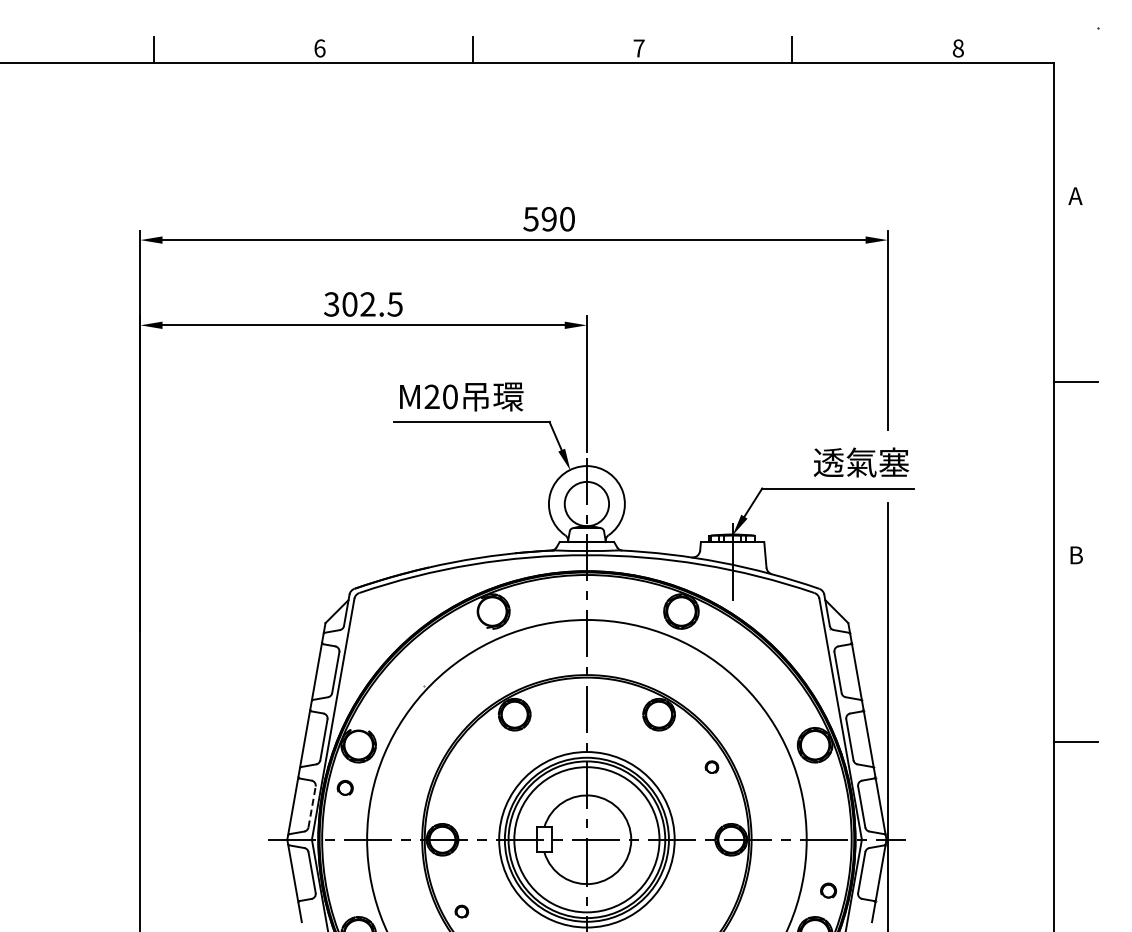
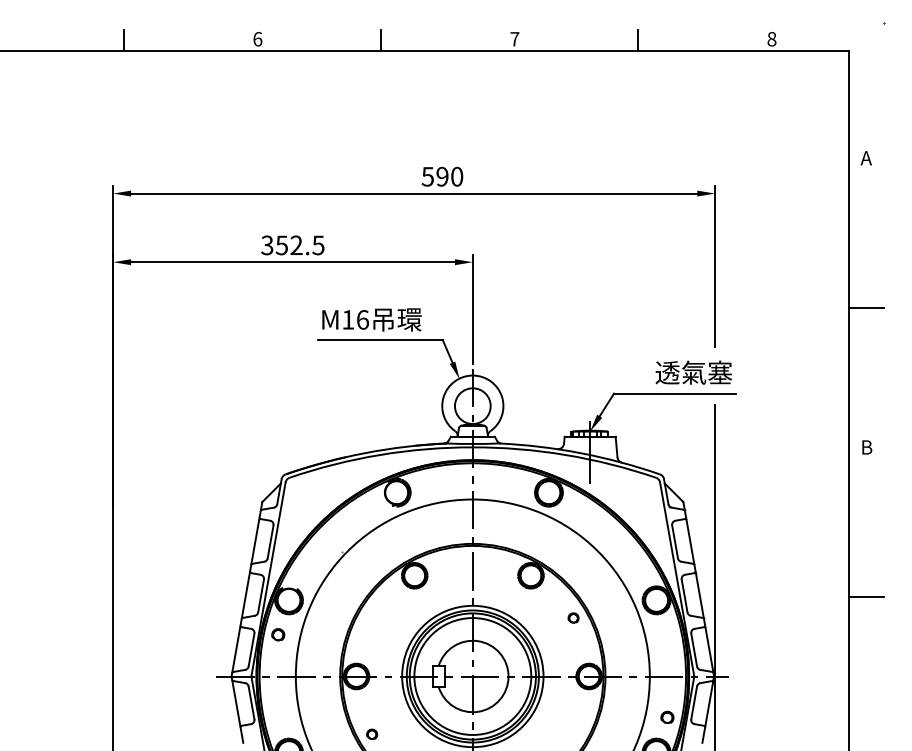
text: (349, 304) -> (281, 245), 302.5 -> 352.5
text: (441, 396) -> (355, 319), M20 -> M16
line: (312, 806) -> (251, 649), dashed -> solid

